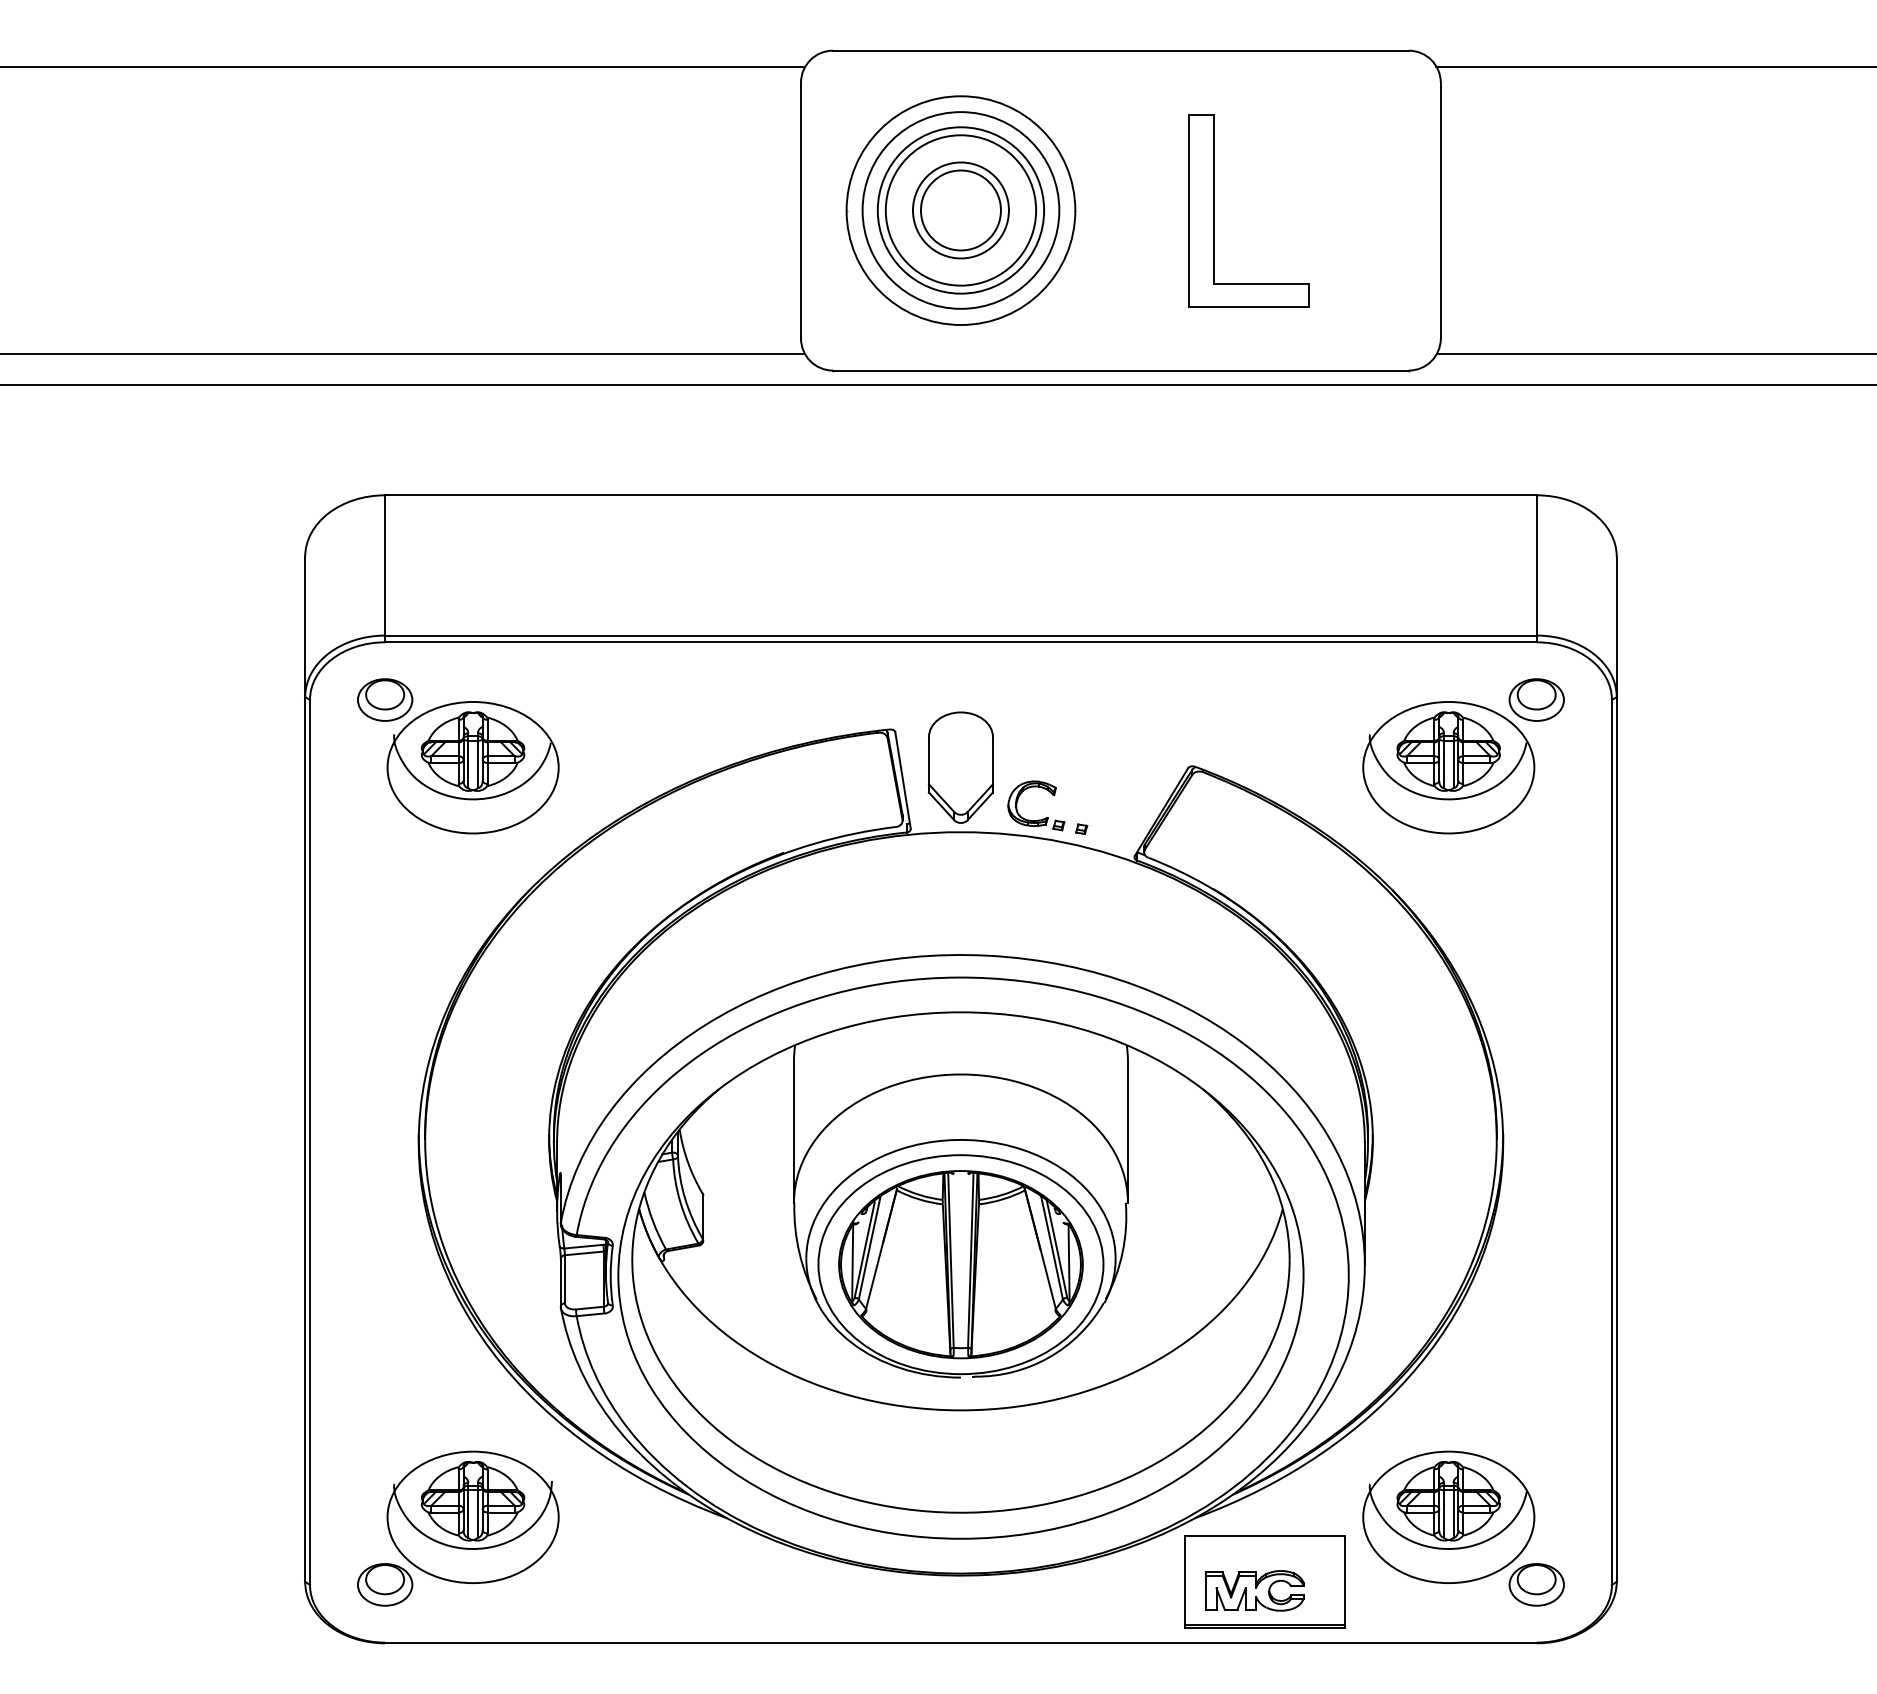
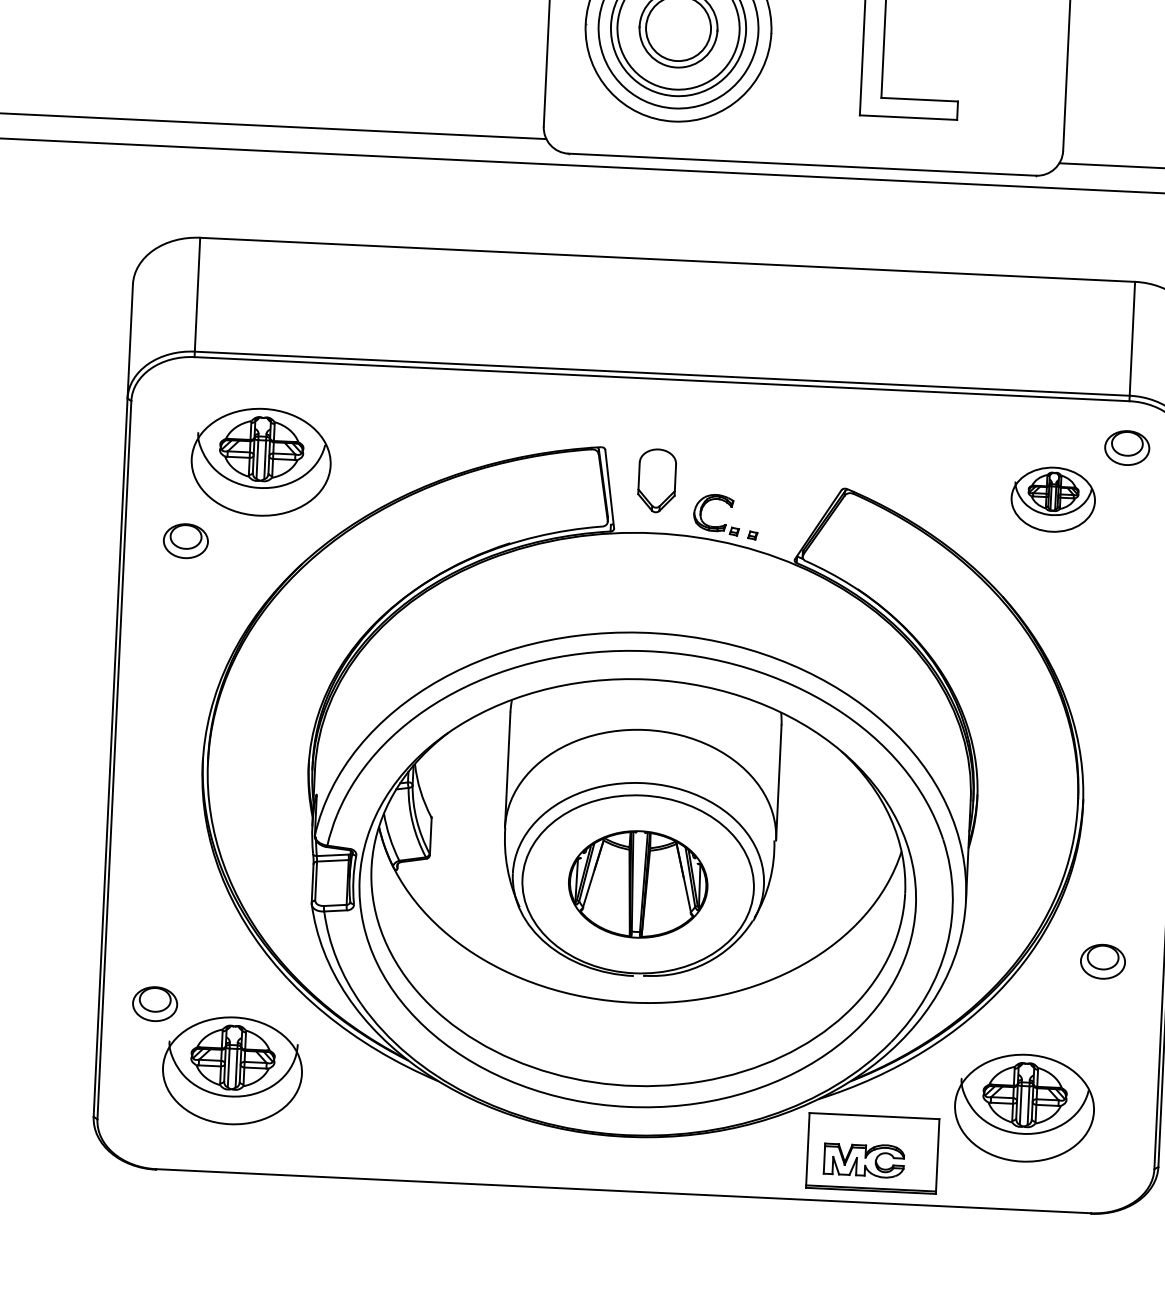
part: (385, 699) -> (186, 540), moved
part: (960, 767) -> (656, 480), size x0.7
part: (1448, 767) -> (1052, 499), size x0.6
part: (960, 1264) -> (637, 884), size x0.7
part: (385, 1584) -> (155, 1003), moved
part: (1536, 1584) -> (1102, 961), moved

